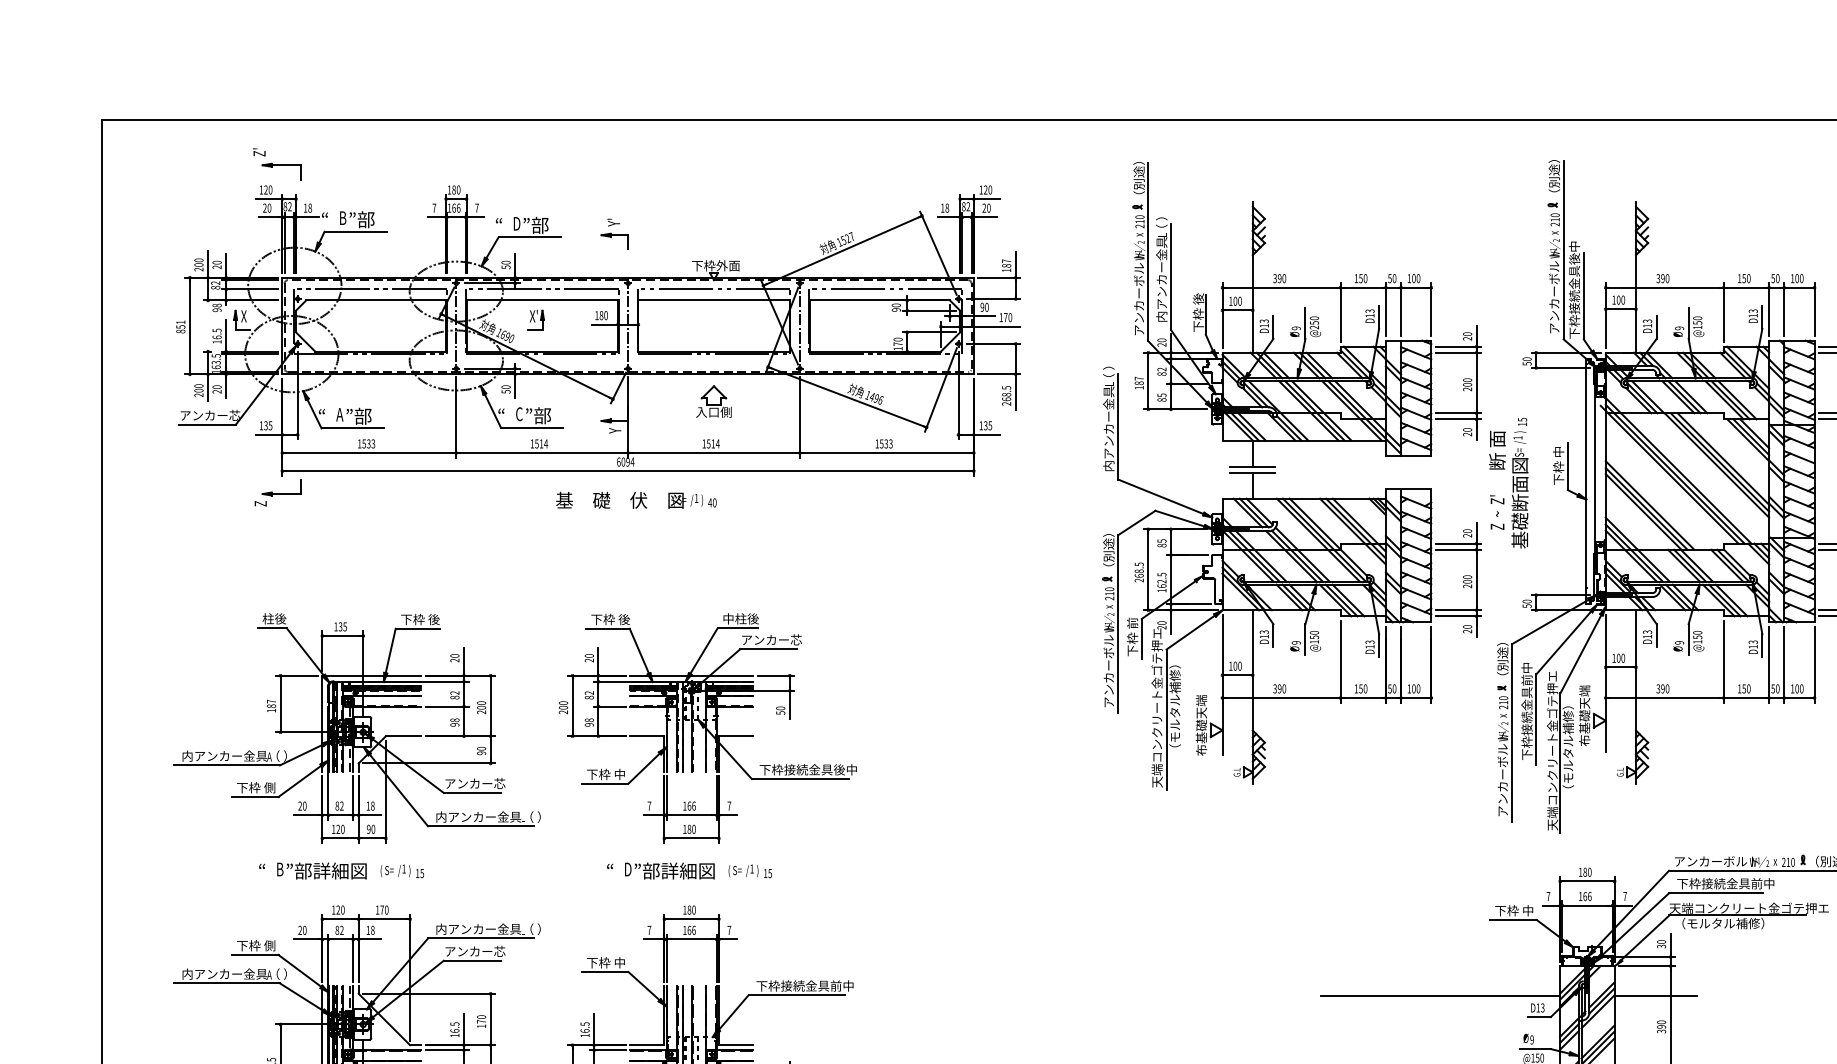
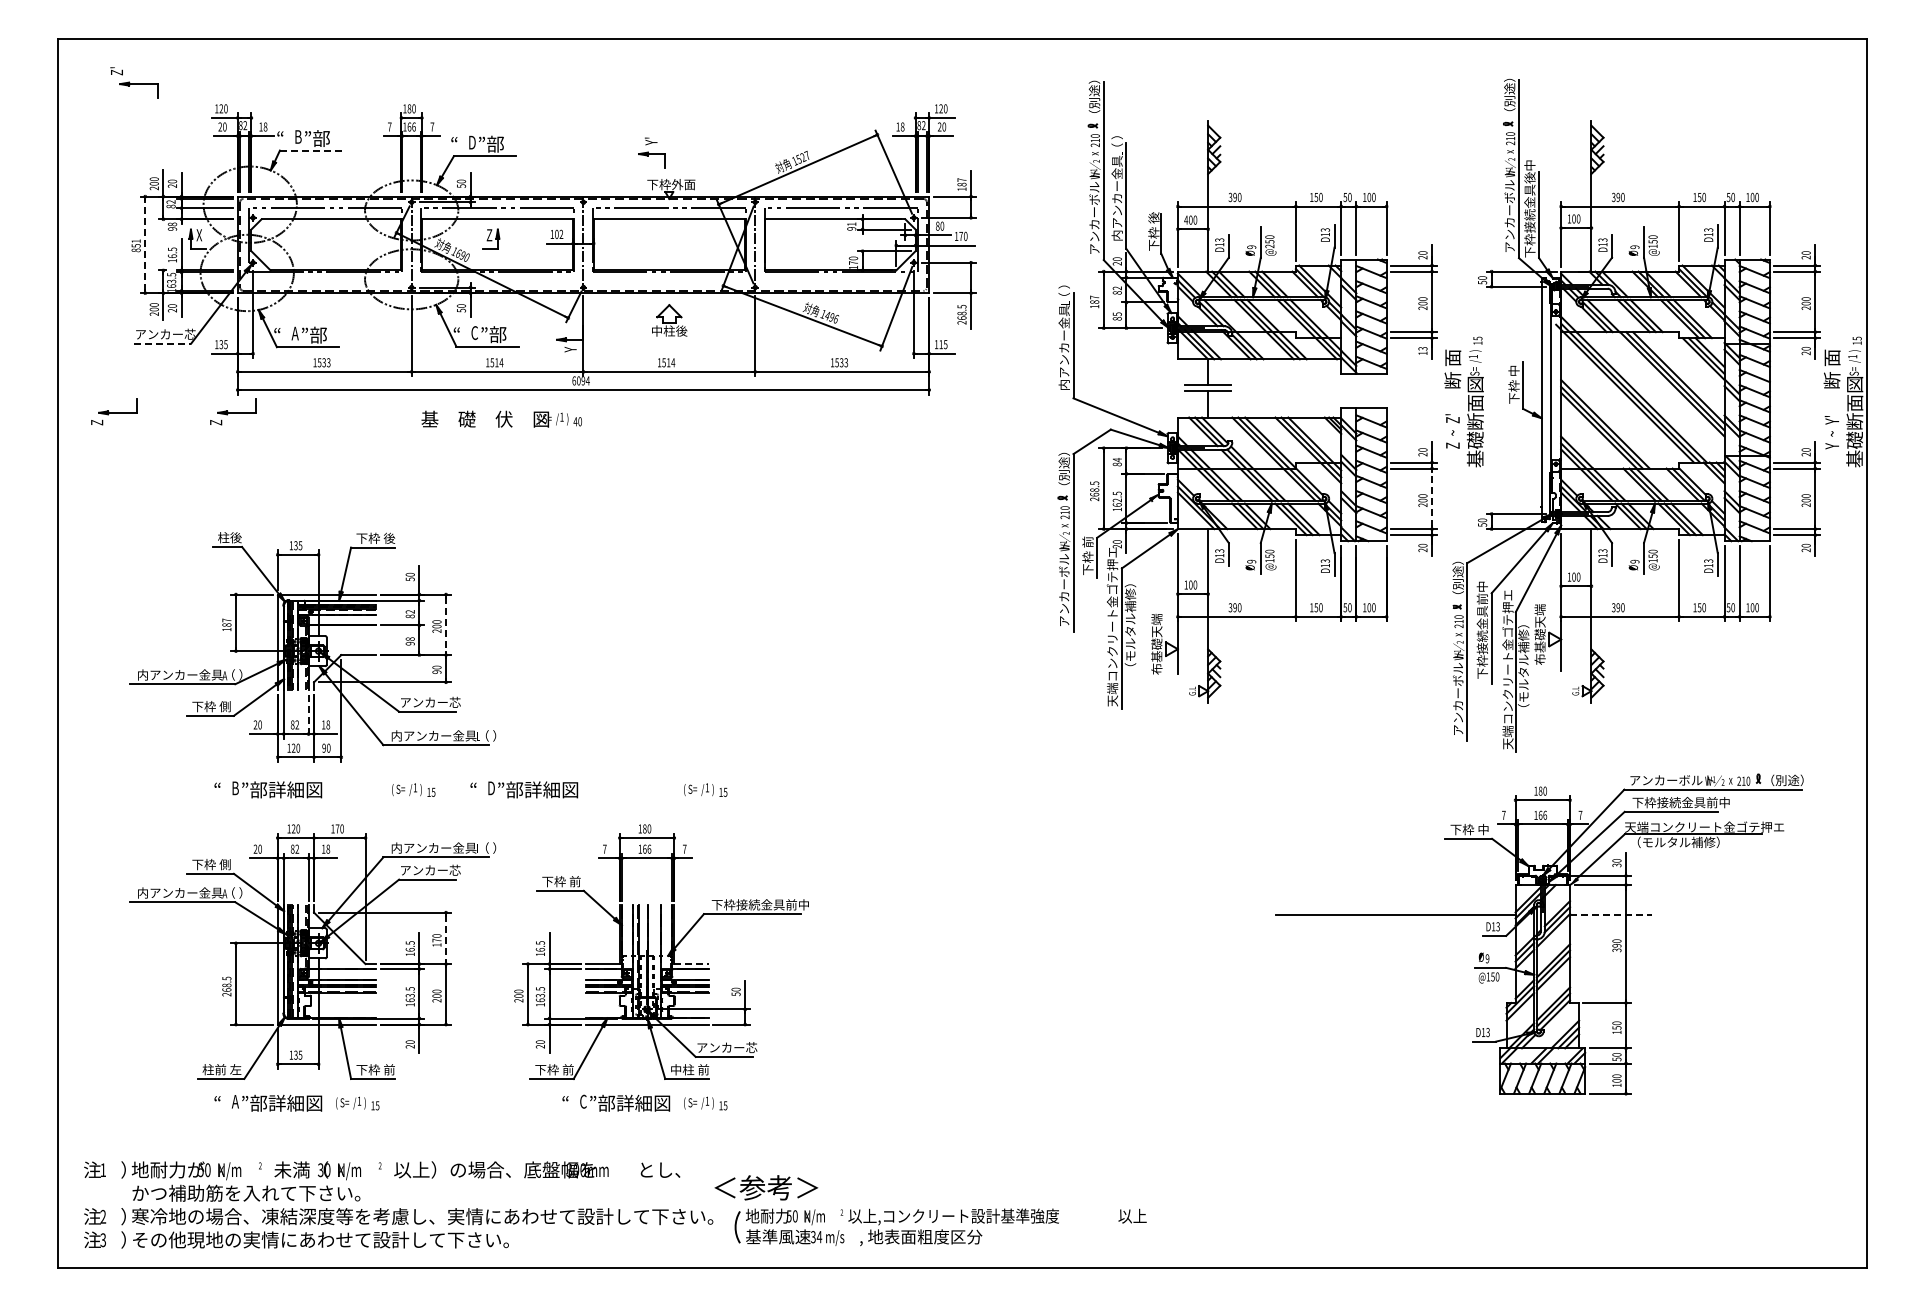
part: (277, 163) -> (134, 82), moved
line: (355, 231) -> (310, 150), solid -> dashed
part: (614, 233) -> (651, 152), moved
text: (1231, 300) -> (1186, 219), 100 -> 400
text: (896, 305) -> (851, 224), 90 -> 91
text: (982, 306) -> (937, 225), 90 -> 80
text: (534, 315) -> (489, 234), X' -> Z
text: (604, 315) -> (559, 234), 180 -> 102
line: (190, 325) -> (145, 244), solid -> dashed
text: (714, 411) -> (669, 330), 入口側 -> 中柱後
line: (208, 424) -> (163, 343), solid -> dashed
text: (985, 425) -> (940, 344), 135 -> 115
text: (1467, 432) -> (1422, 351), 20 -> 13
part: (159, 492) -> (114, 411), added
text: (636, 499) -> (501, 418), moved
text: (1161, 540) -> (1116, 459), 85 -> 84
line: (1477, 579) -> (1432, 498), solid -> dashed
text: (454, 660) -> (409, 579), 20 -> 50
line: (491, 705) -> (446, 624), solid -> dashed
part: (708, 728) -> (663, 647), removed
line: (353, 797) -> (308, 716), solid -> dashed
text: (402, 870) -> (413, 789), moved
text: (661, 870) -> (524, 789), moved
text: (619, 962) -> (574, 881), 下枠 中 -> 下枠 前
line: (1656, 996) -> (1611, 915), solid -> dashed
line: (491, 1019) -> (446, 938), solid -> dashed
line: (736, 1045) -> (691, 964), solid -> dashed

